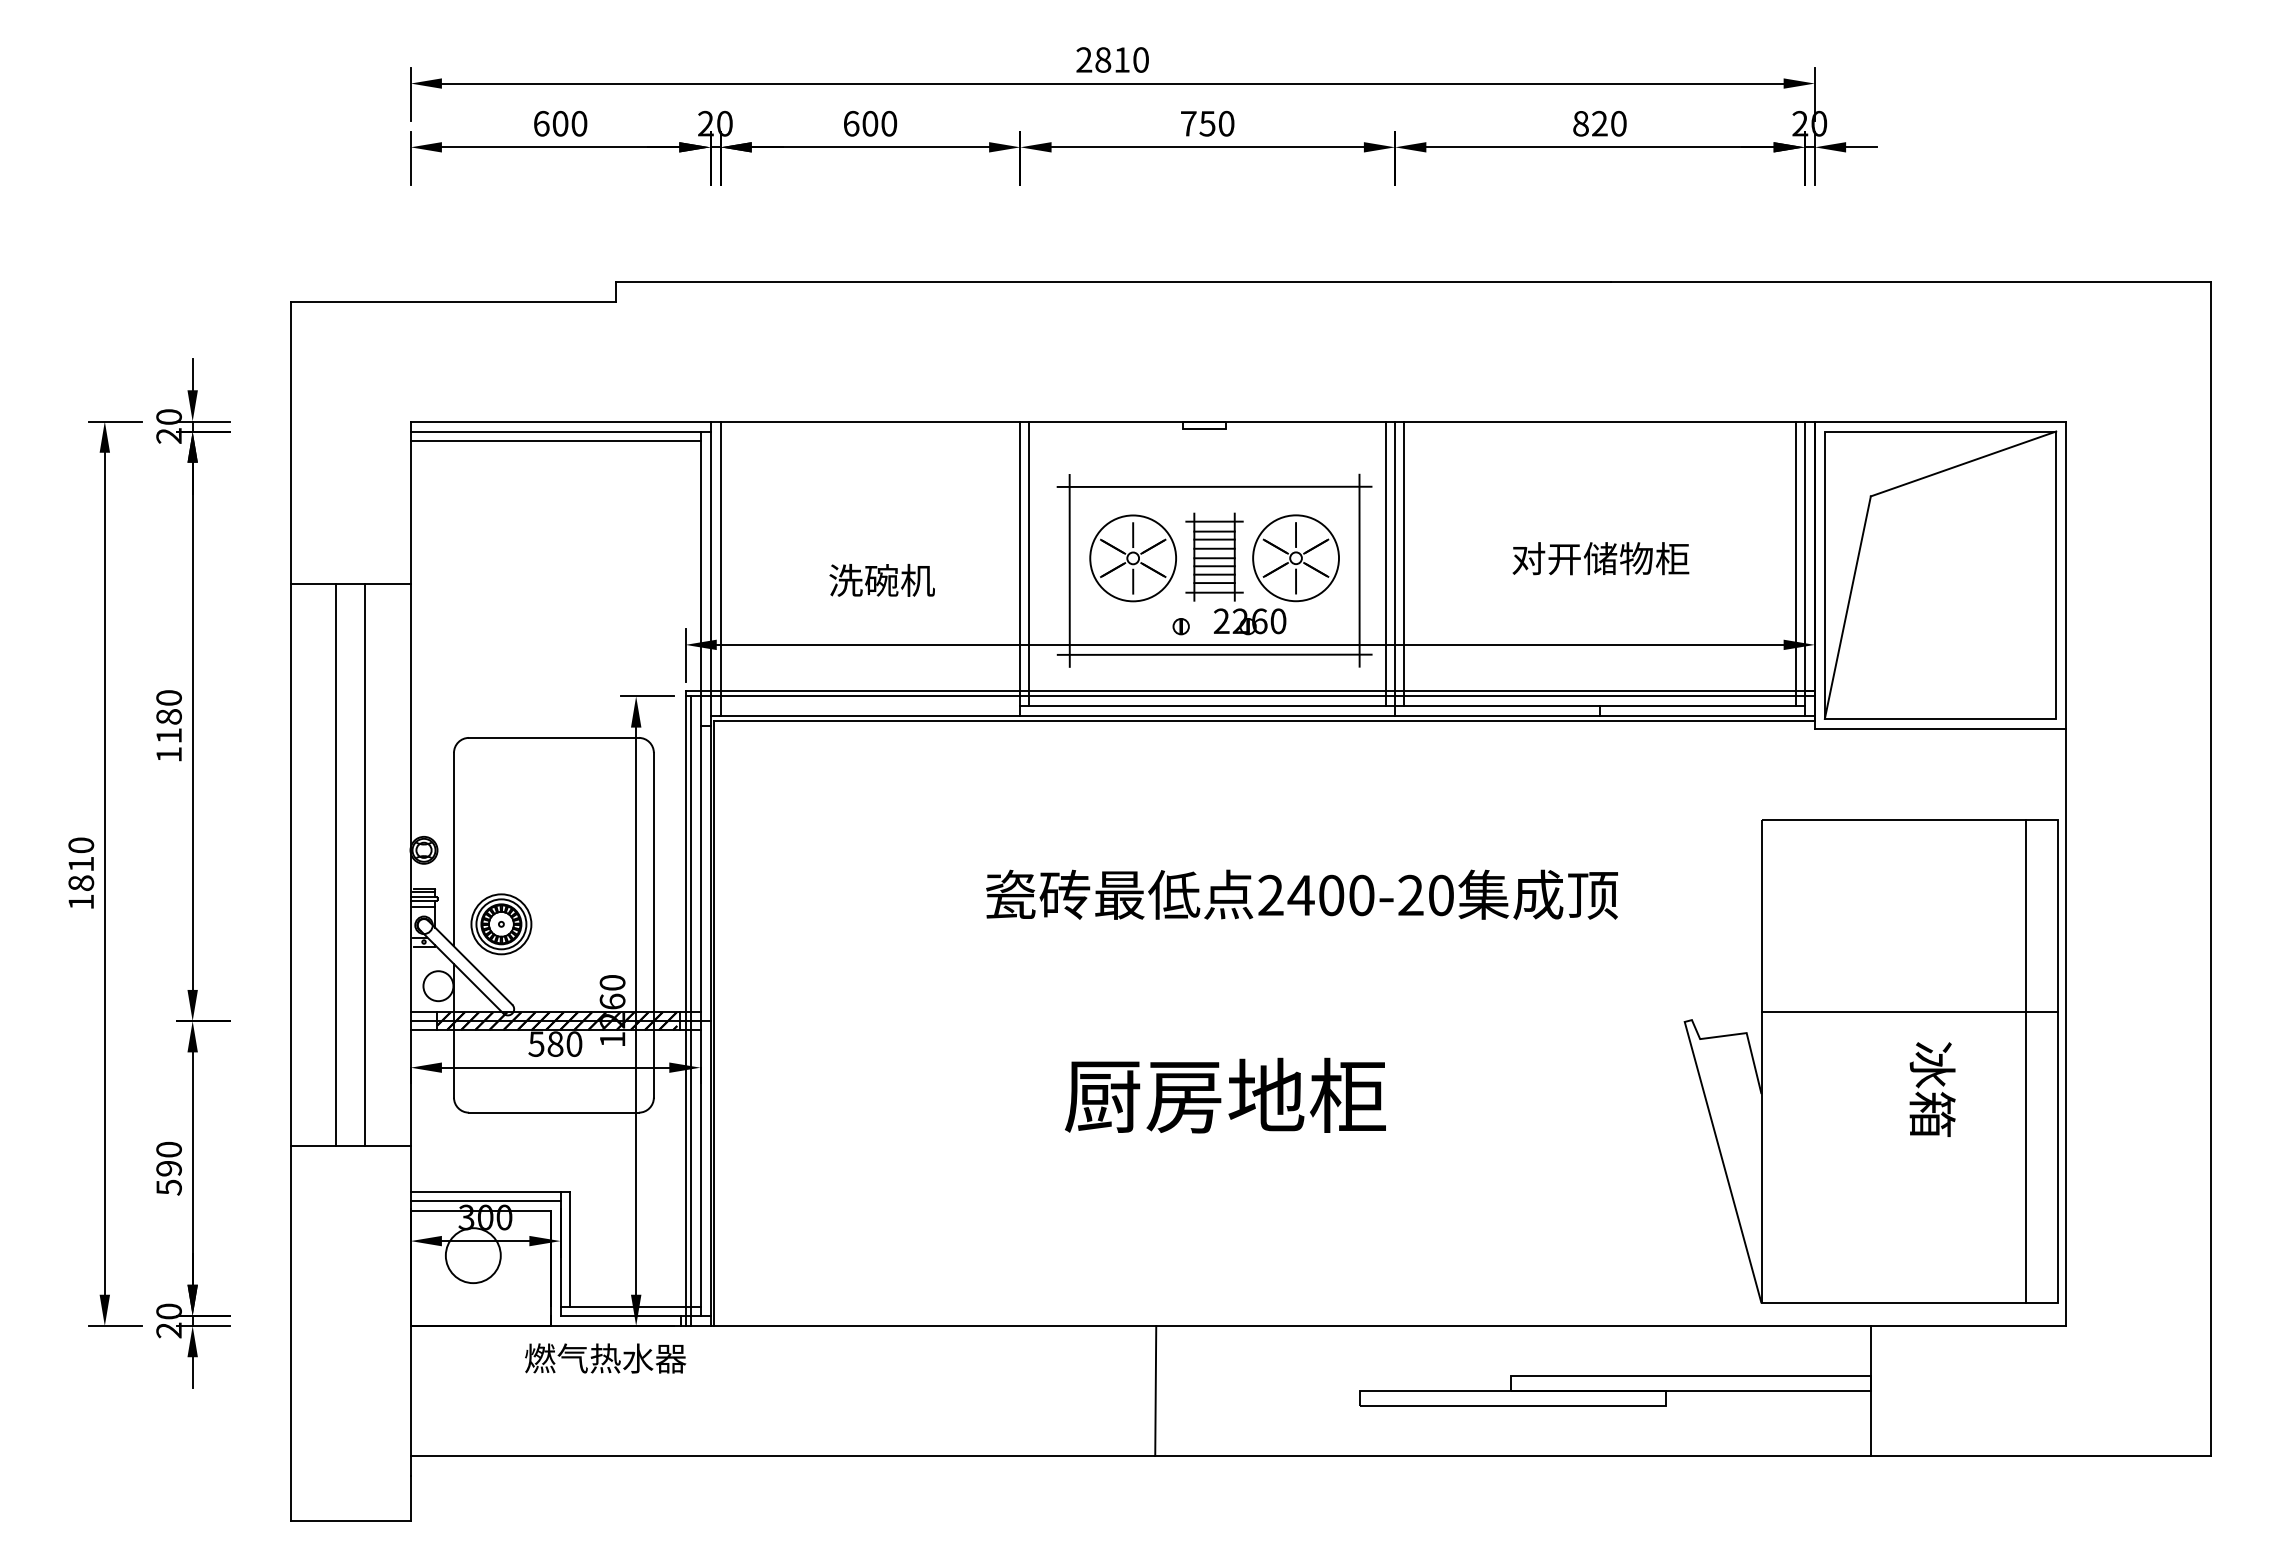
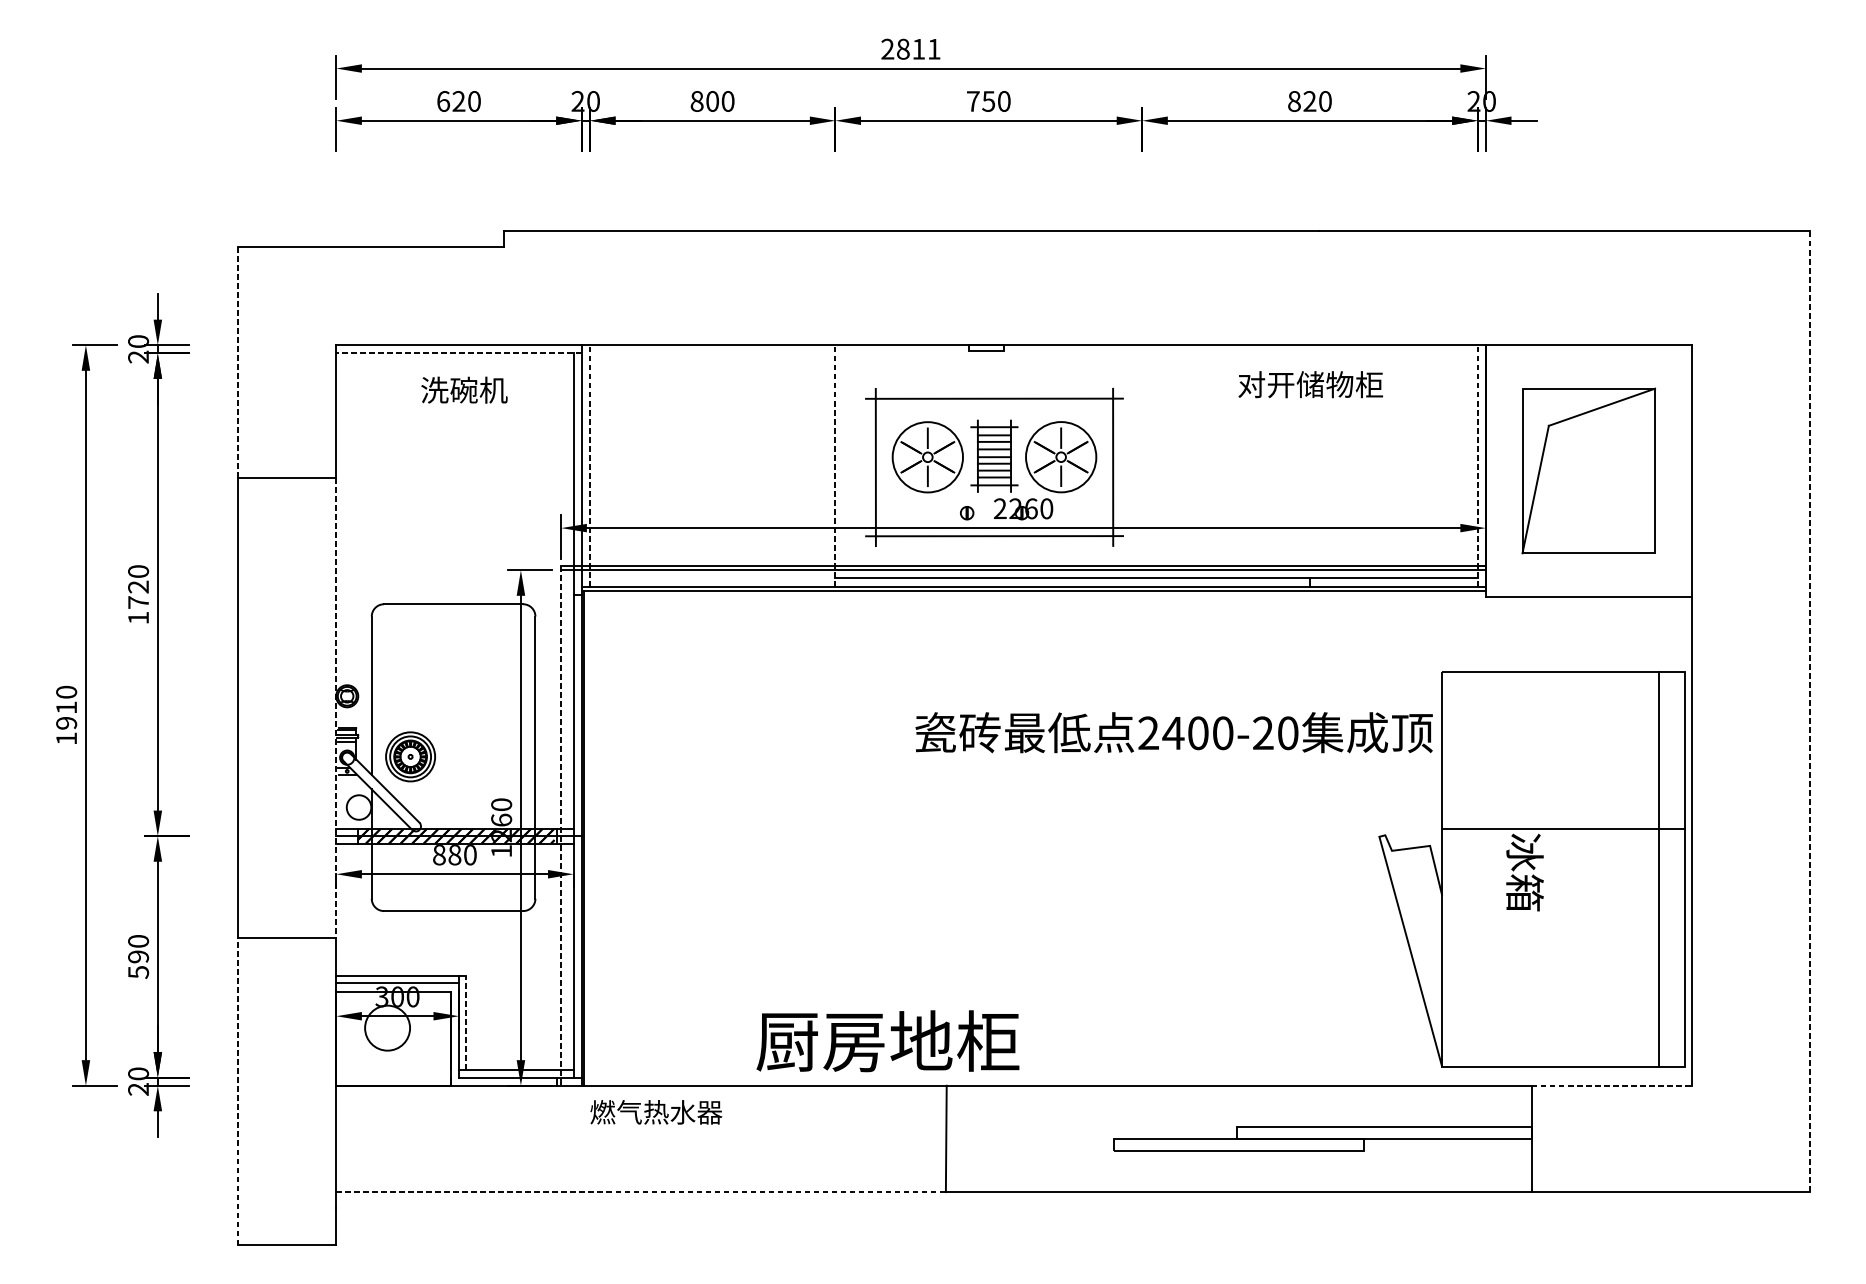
text: (1140, 59) -> (933, 48), 2810 -> 2811
text: (560, 123) -> (458, 101), 600 -> 620
text: (851, 123) -> (697, 101), 600 -> 800
line: (560, 431) -> (458, 353), solid -> dashed
line: (555, 440) -> (454, 360), removed
line: (290, 442) -> (237, 362), solid -> dashed
text: (1600, 558) -> (1310, 384), moved
line: (1029, 563) -> (842, 461), removed
line: (1386, 563) -> (1135, 461), removed
line: (1404, 563) -> (1149, 461), removed
line: (1795, 563) -> (1470, 461), removed
line: (720, 568) -> (589, 465), solid -> dashed
line: (1020, 568) -> (835, 465), solid -> dashed
line: (1395, 568) -> (1142, 465), removed
line: (1804, 568) -> (1477, 465), solid -> dashed
part: (1940, 574) -> (1588, 470), size x0.7
text: (881, 580) -> (463, 390), moved
text: (168, 726) -> (138, 594), 1180 -> 1720
line: (336, 864) -> (275, 707), removed
line: (365, 864) -> (299, 707), removed
line: (410, 865) -> (336, 708), solid -> dashed
line: (2210, 868) -> (1809, 711), solid -> dashed
text: (81, 883) -> (66, 723), 1810 -> 1910
text: (1301, 894) -> (1173, 732), moved
line: (685, 1009) -> (561, 826), solid -> dashed
line: (690, 1011) -> (565, 828), removed
text: (536, 1043) -> (439, 854), 580 -> 880
text: (1932, 1089) -> (1524, 872), moved
text: (1225, 1095) -> (887, 1041), moved
line: (569, 1249) -> (466, 1023), solid -> dashed
line: (1968, 1326) -> (1611, 1086), solid -> dashed
line: (290, 1332) -> (237, 1091), solid -> dashed
text: (605, 1358) -> (656, 1112), moved
line: (783, 1455) -> (641, 1191), solid -> dashed

